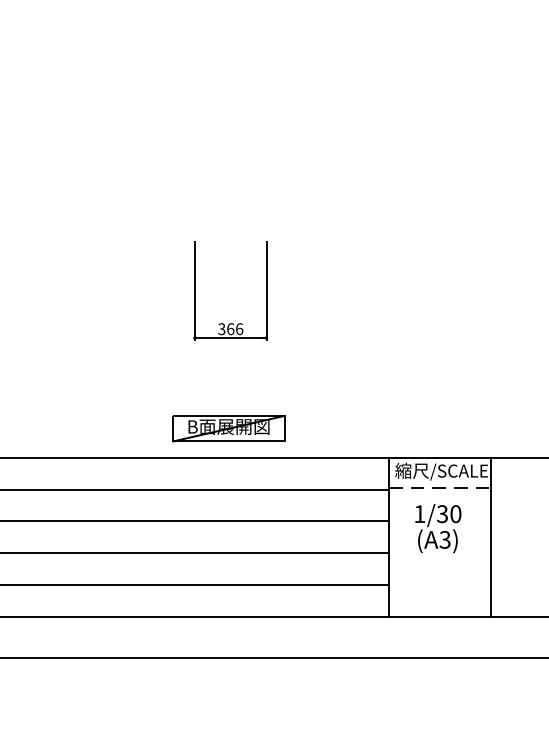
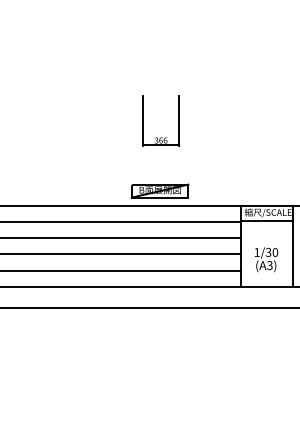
line: (440, 488) -> (267, 221), dashed -> solid
text: (438, 527) -> (266, 259), moved

